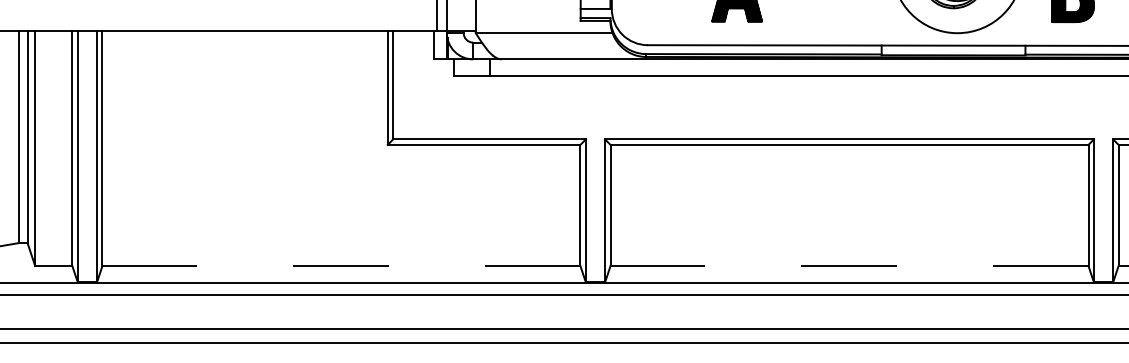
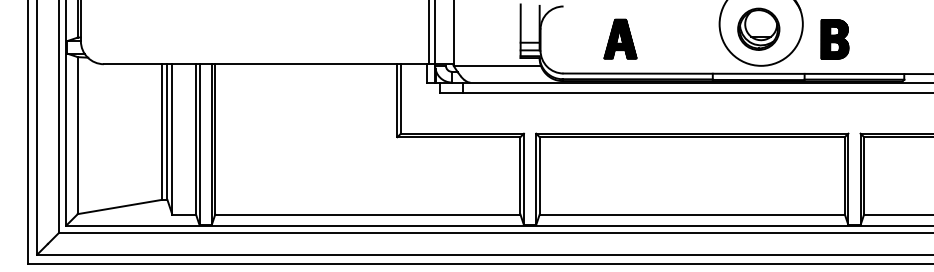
line: (340, 265) -> (367, 214), dashed -> solid
line: (849, 265) -> (692, 214), dashed -> solid

